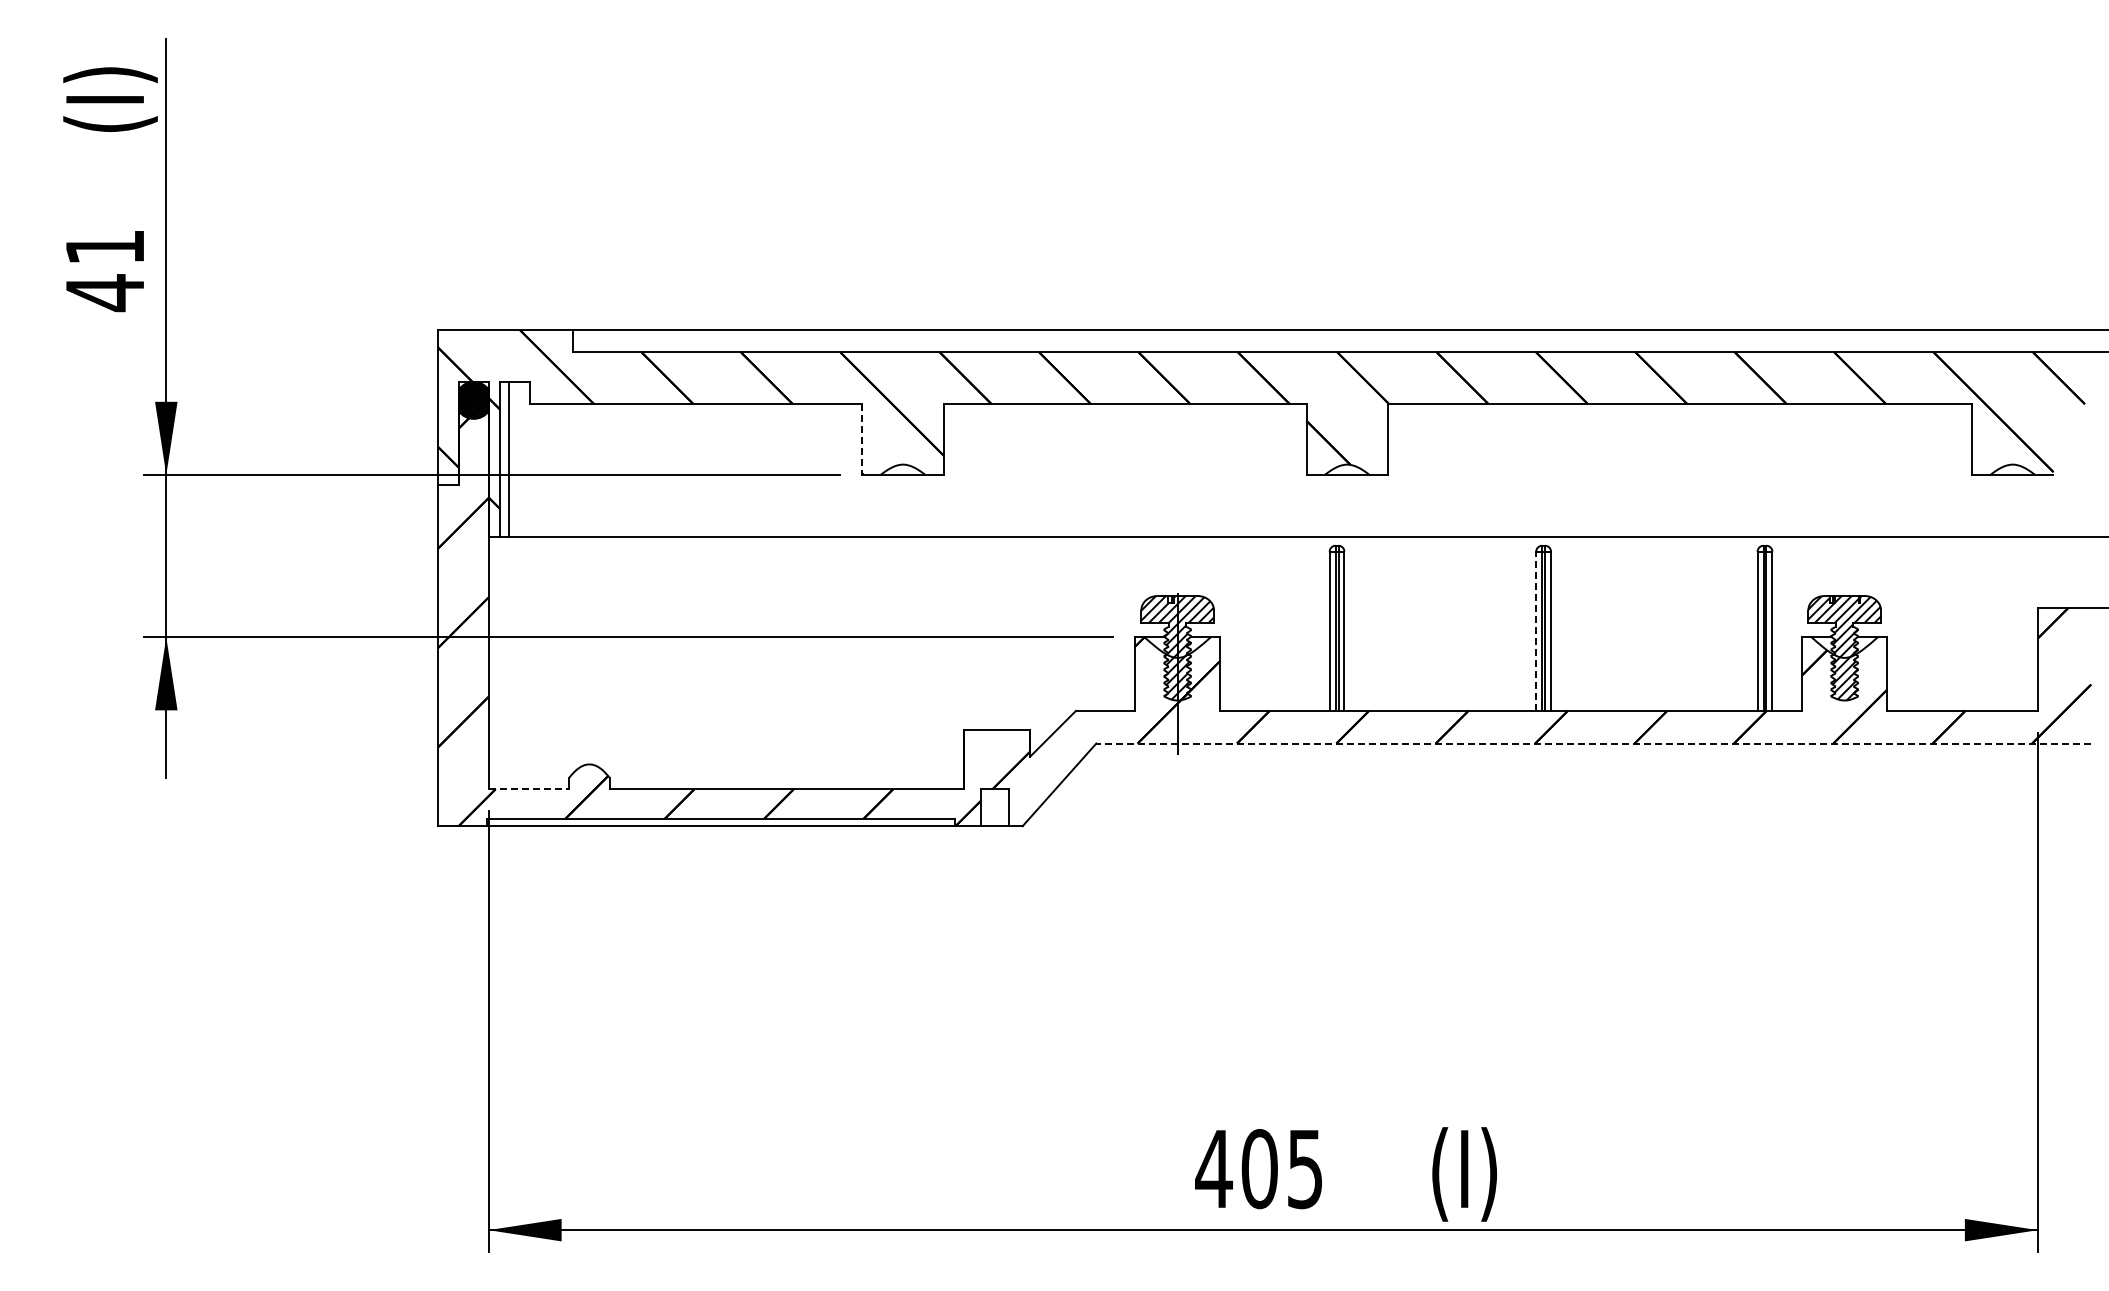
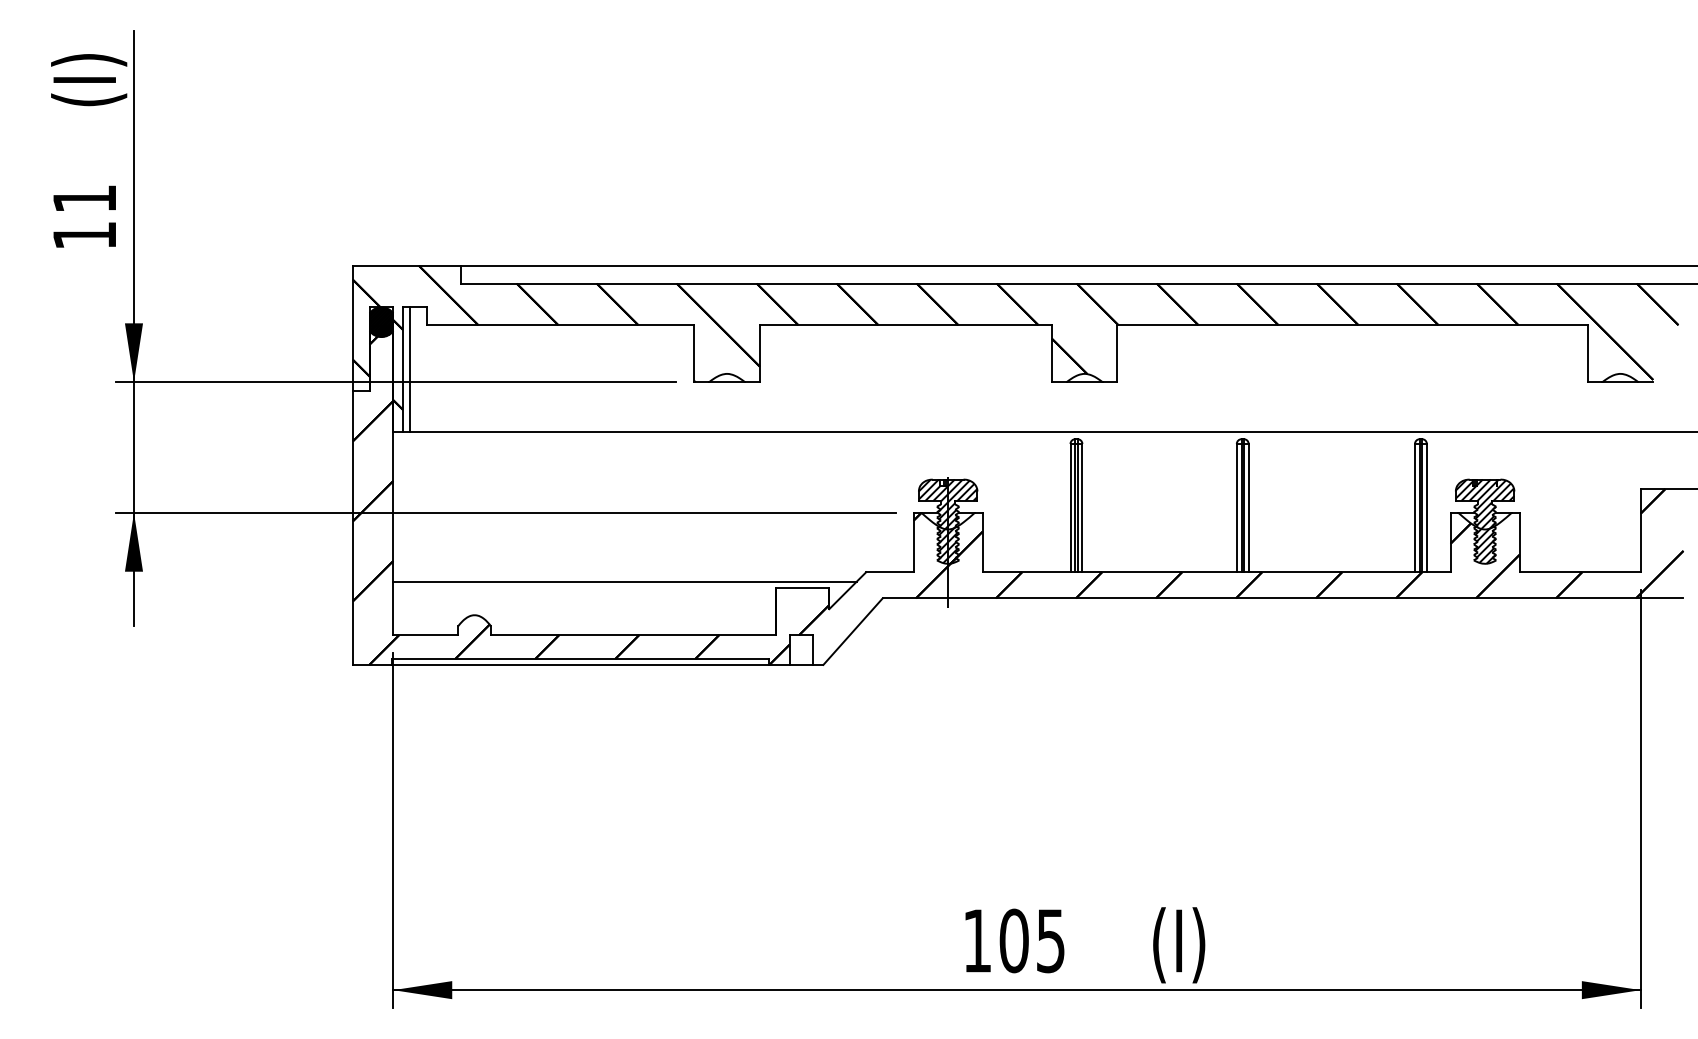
text: (104, 293) -> (84, 236), 41 -> 11
line: (862, 440) -> (694, 354), dashed -> solid
line: (1536, 631) -> (1237, 508), dashed -> solid
line: (776, 722) -> (625, 581), added
line: (1593, 743) -> (1282, 598), dashed -> solid
line: (529, 789) -> (426, 635), dashed -> solid
text: (1213, 1168) -> (976, 940), 405 -> 105

